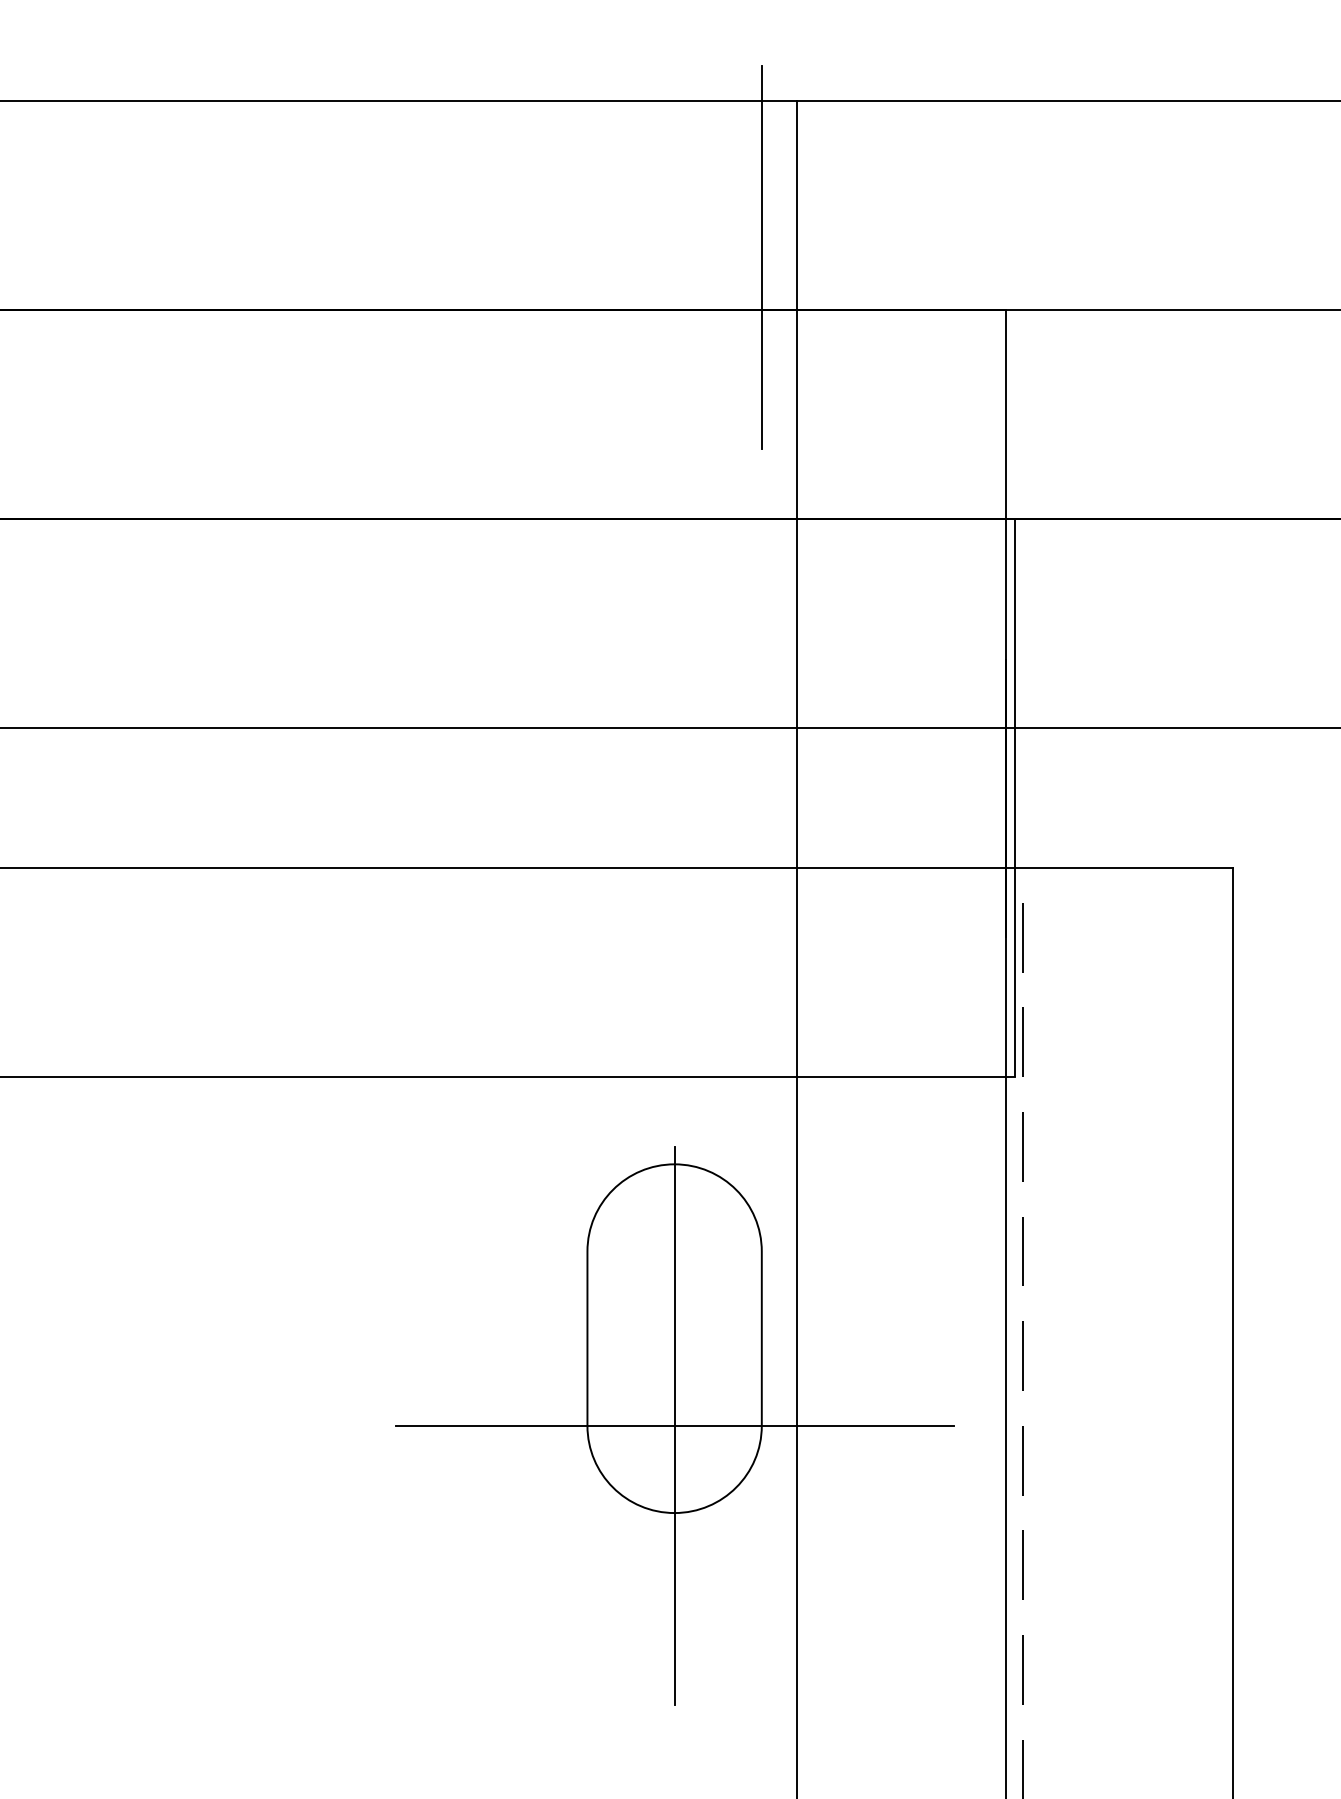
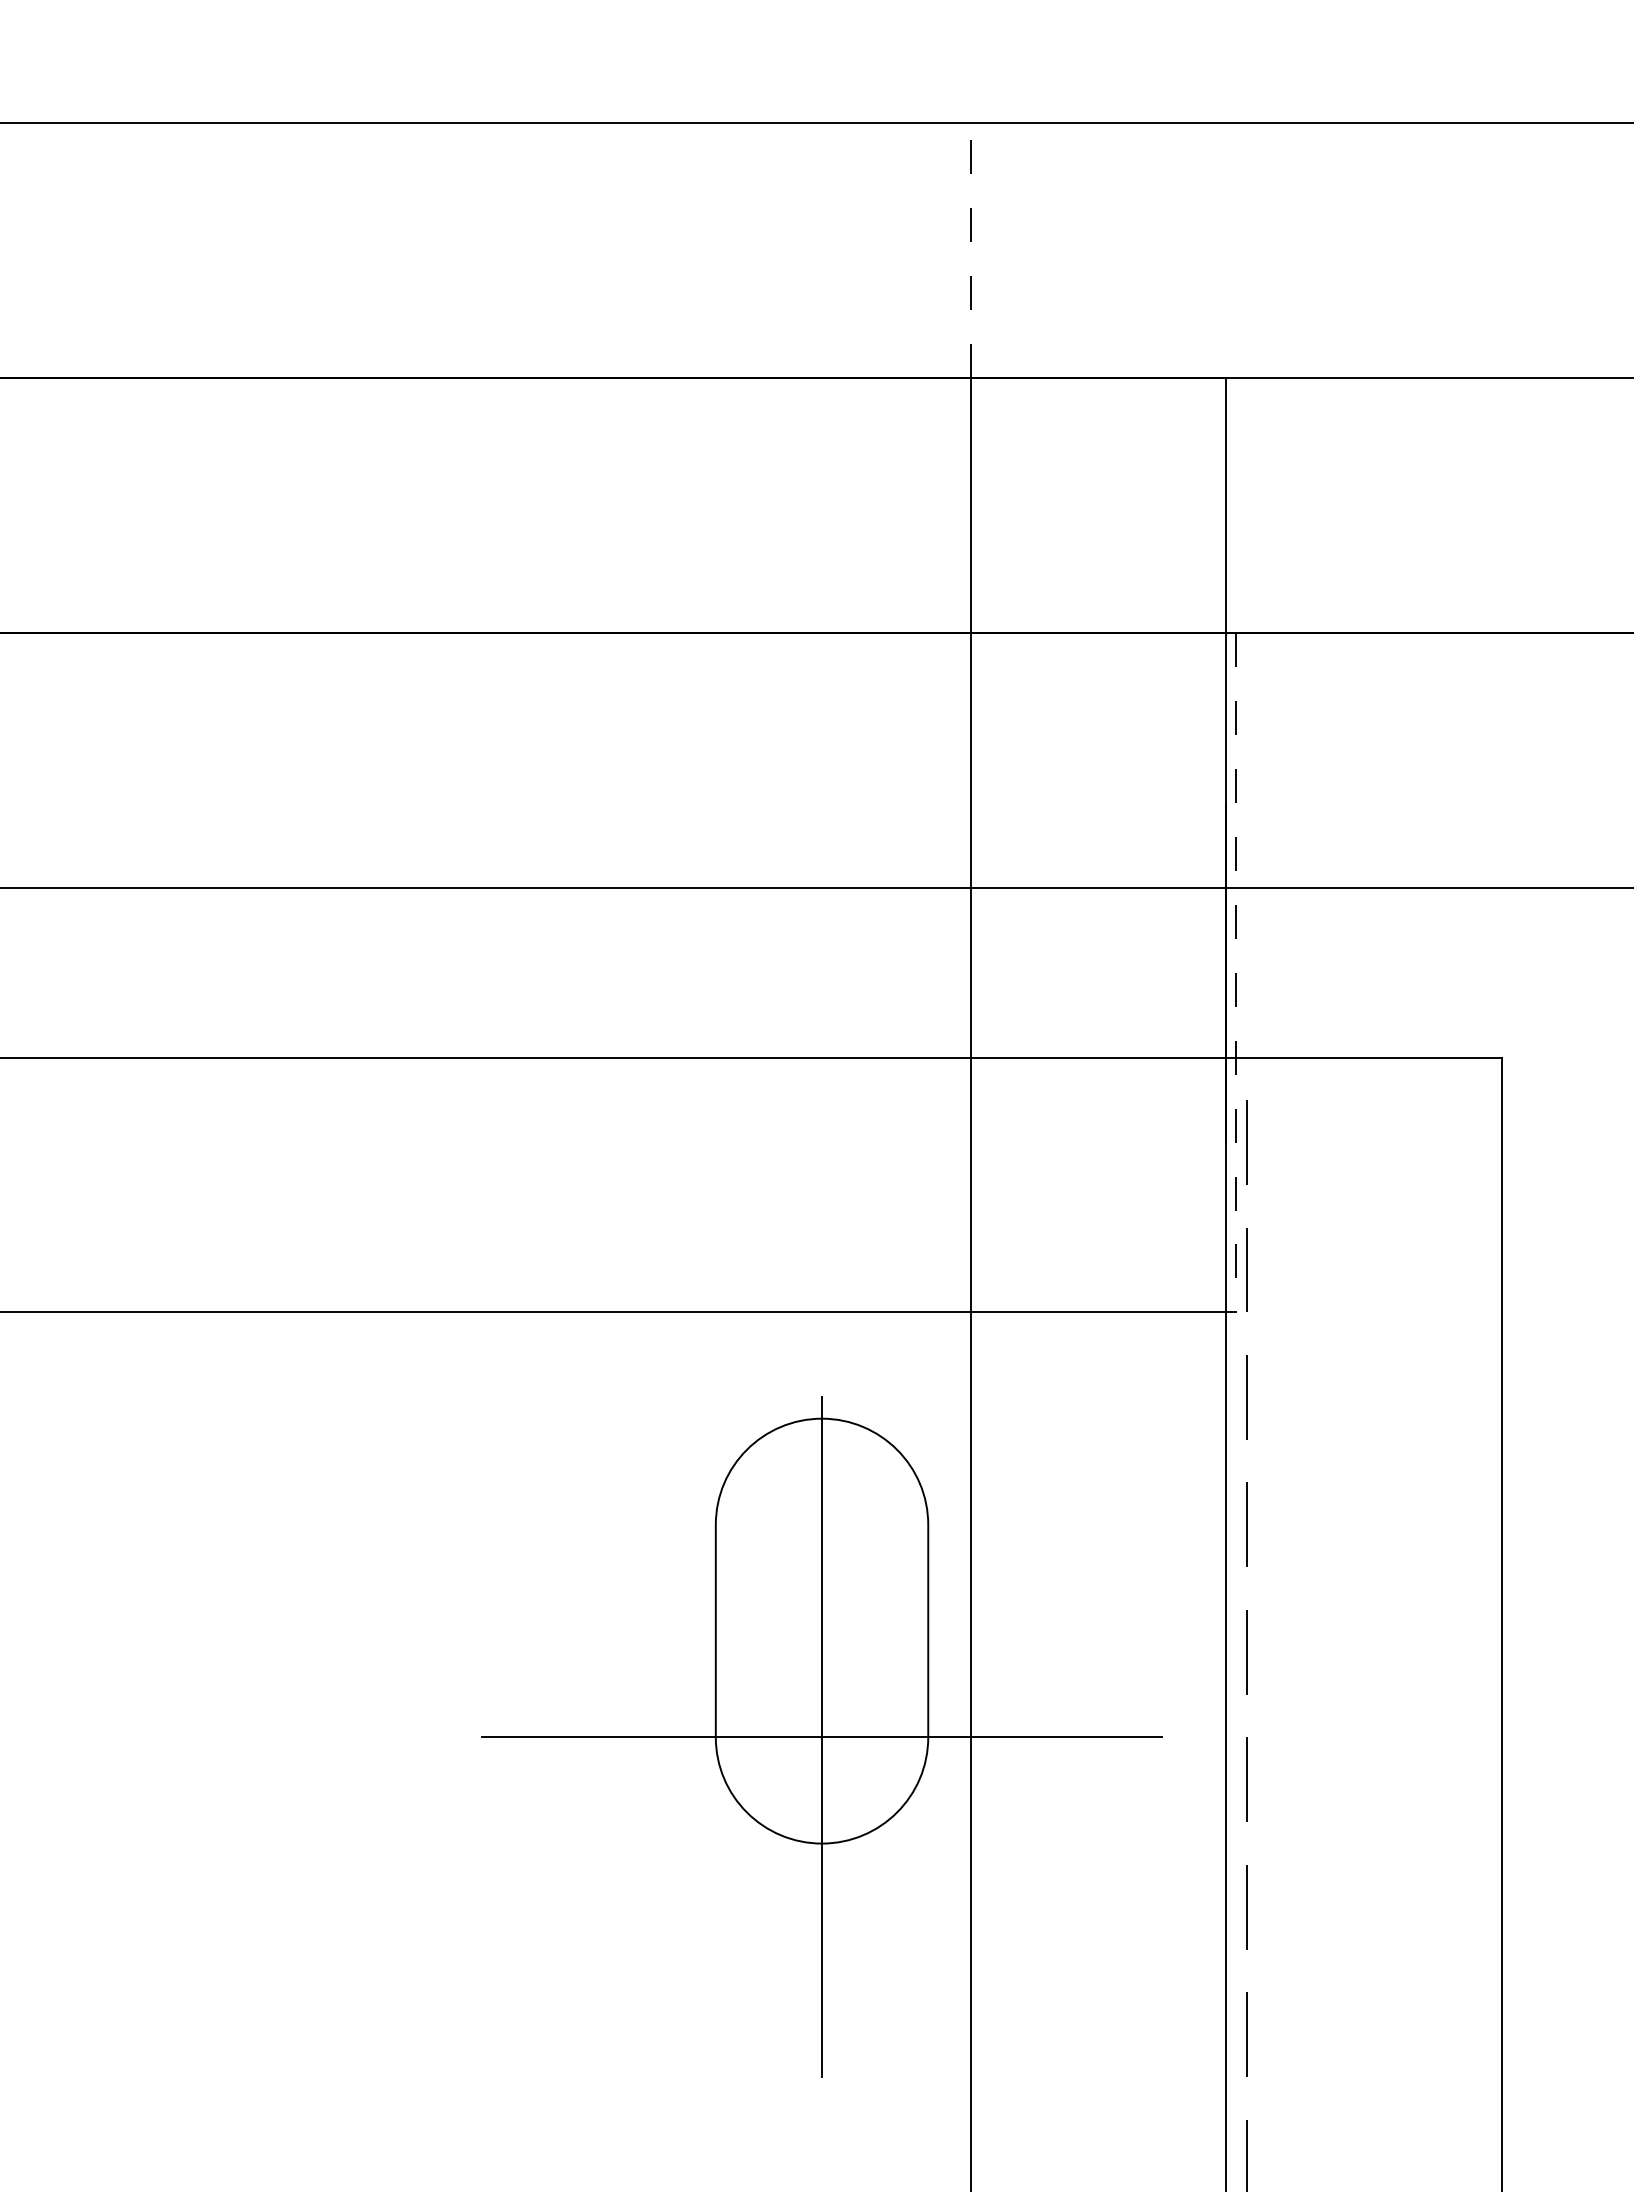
line: (796, 204) -> (970, 249), solid -> dashed
line: (762, 257) -> (928, 313), removed
line: (1014, 798) -> (1236, 972), solid -> dashed

